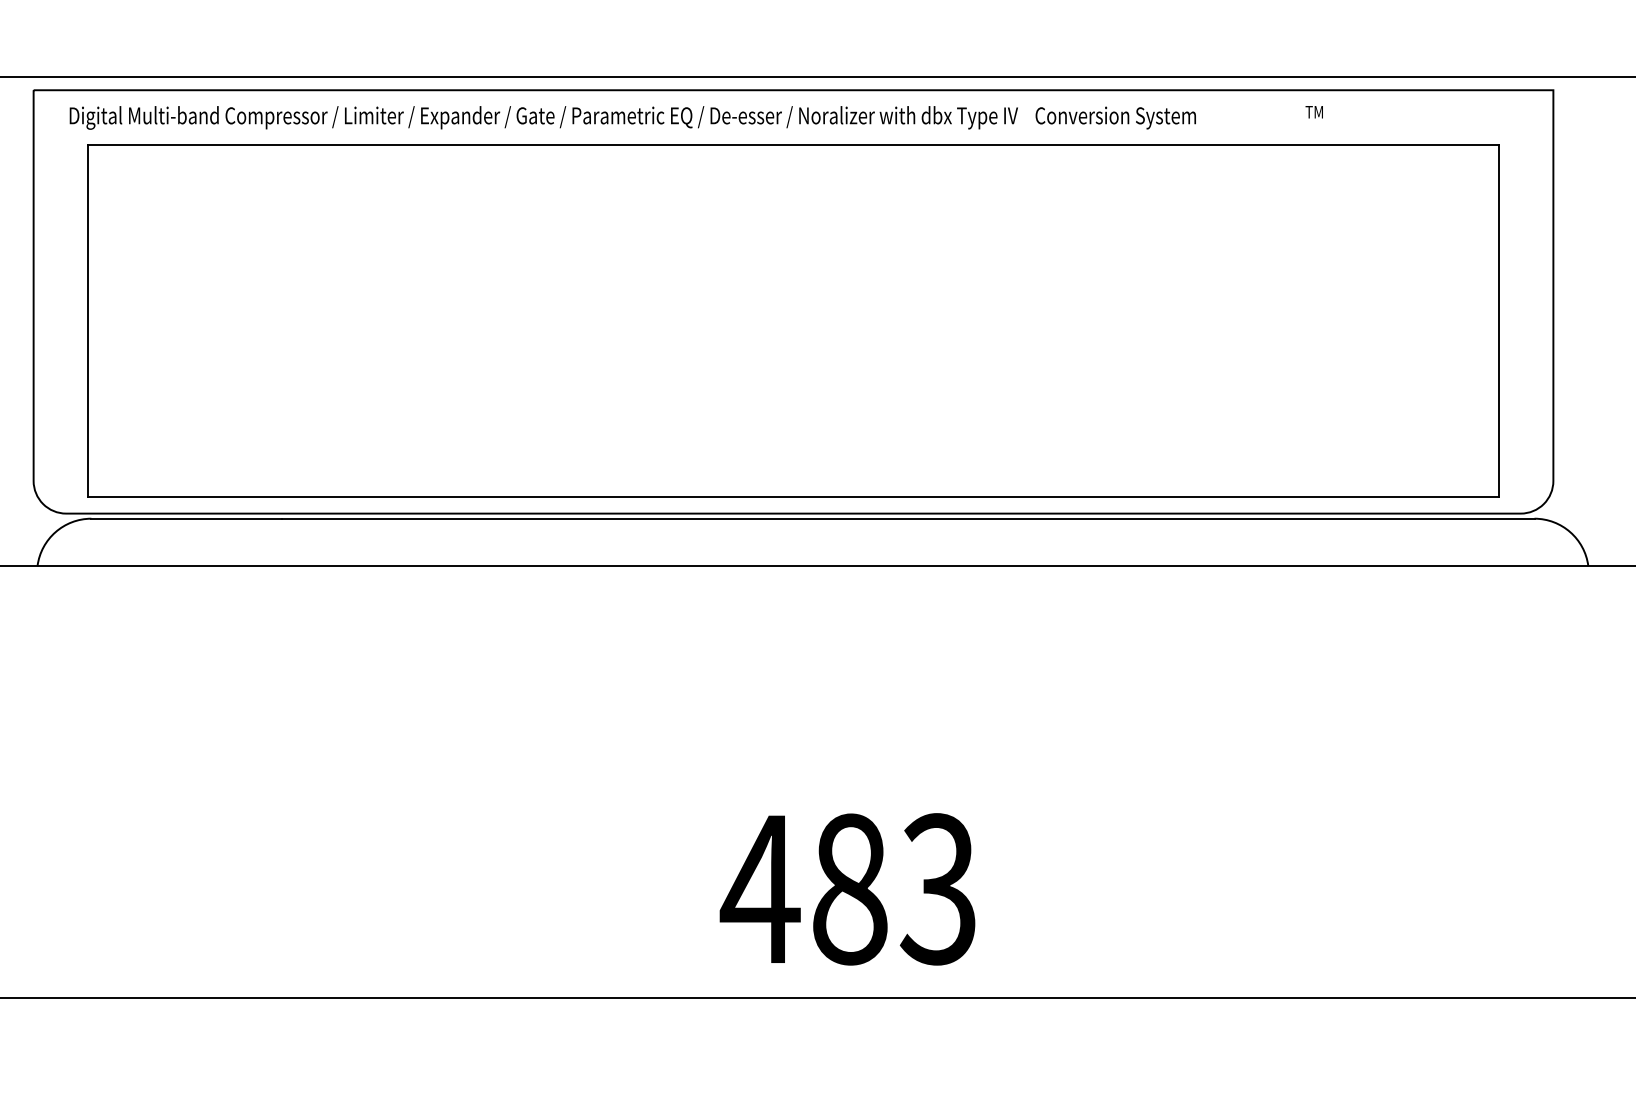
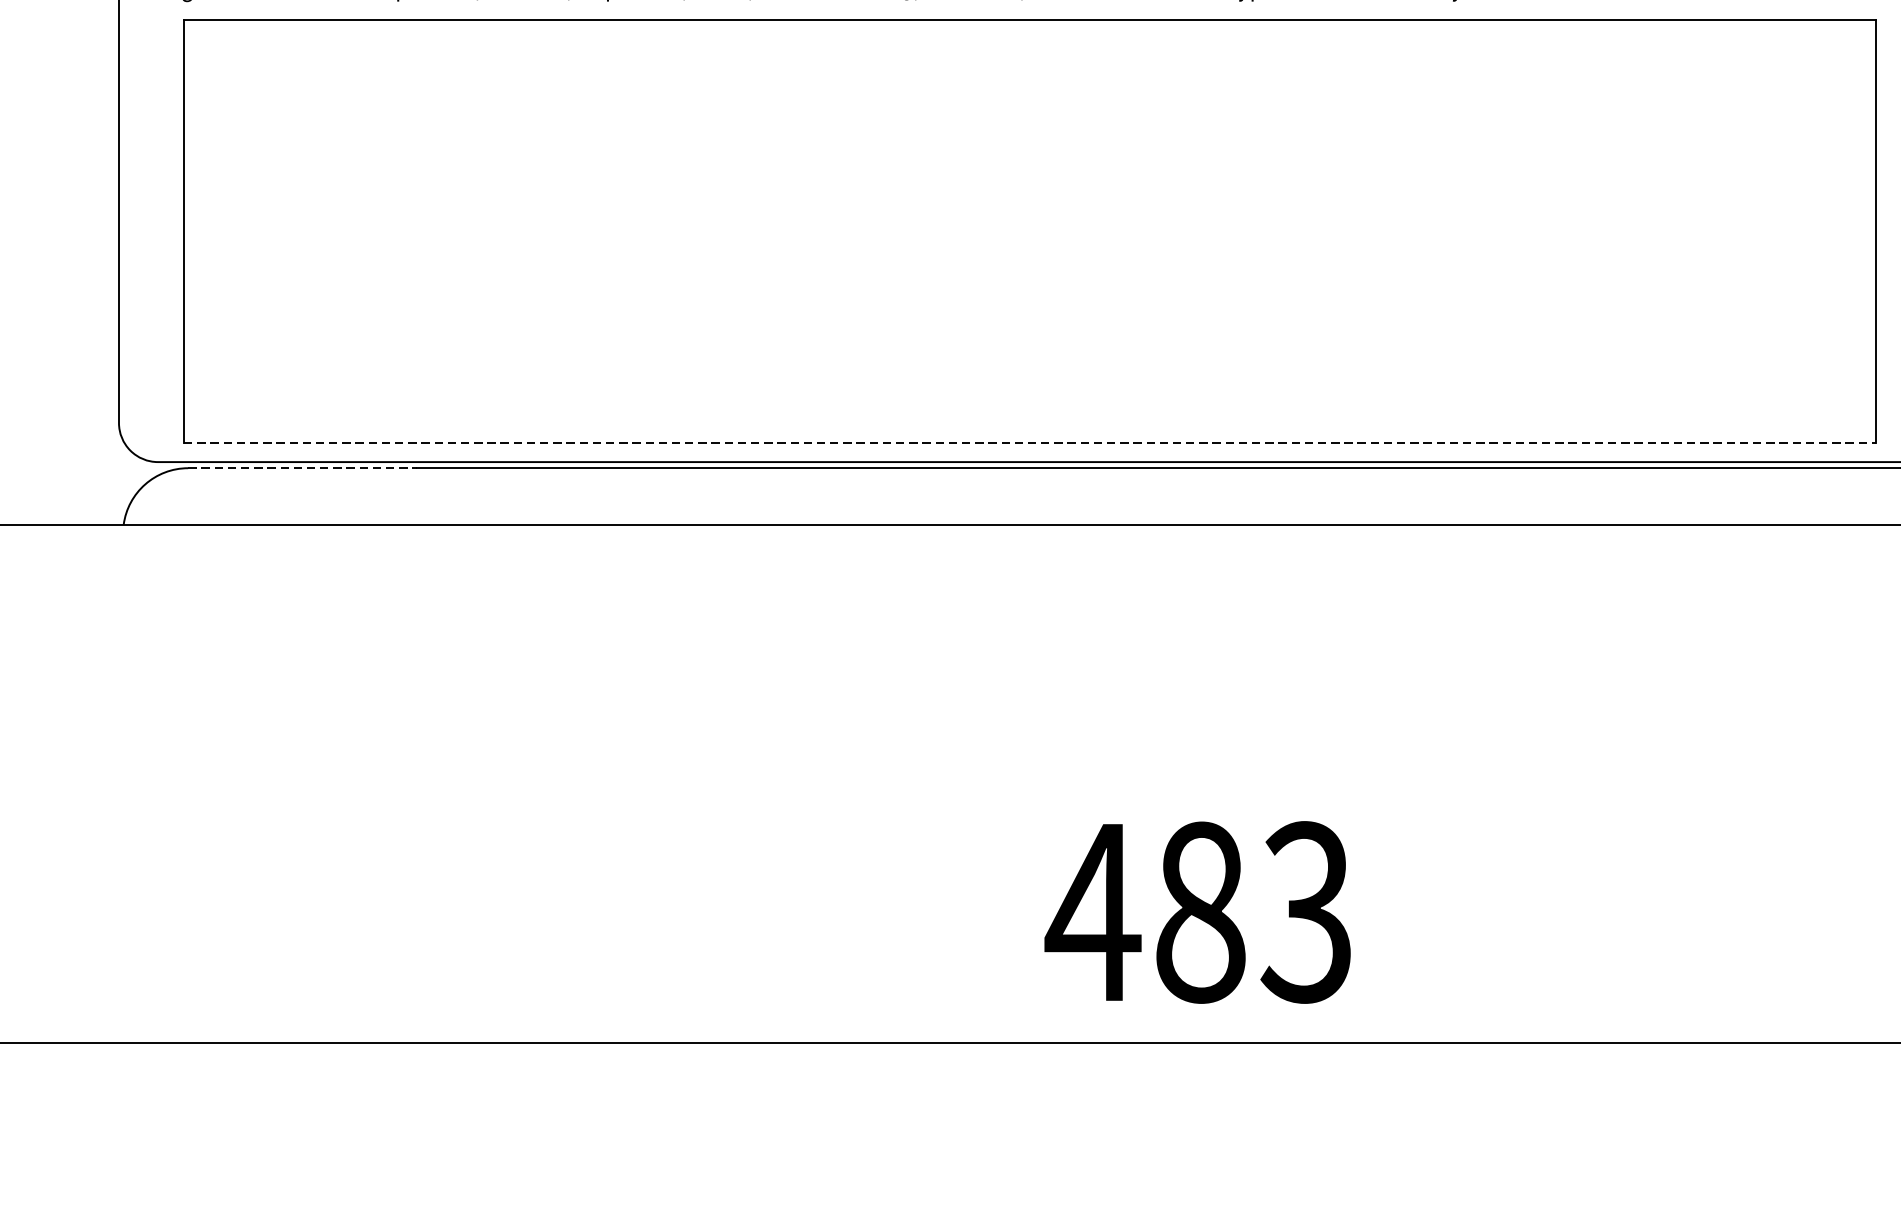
line: (793, 497) -> (1029, 442), solid -> dashed
line: (186, 518) -> (302, 467), solid -> dashed
text: (847, 889) -> (1197, 912), moved

